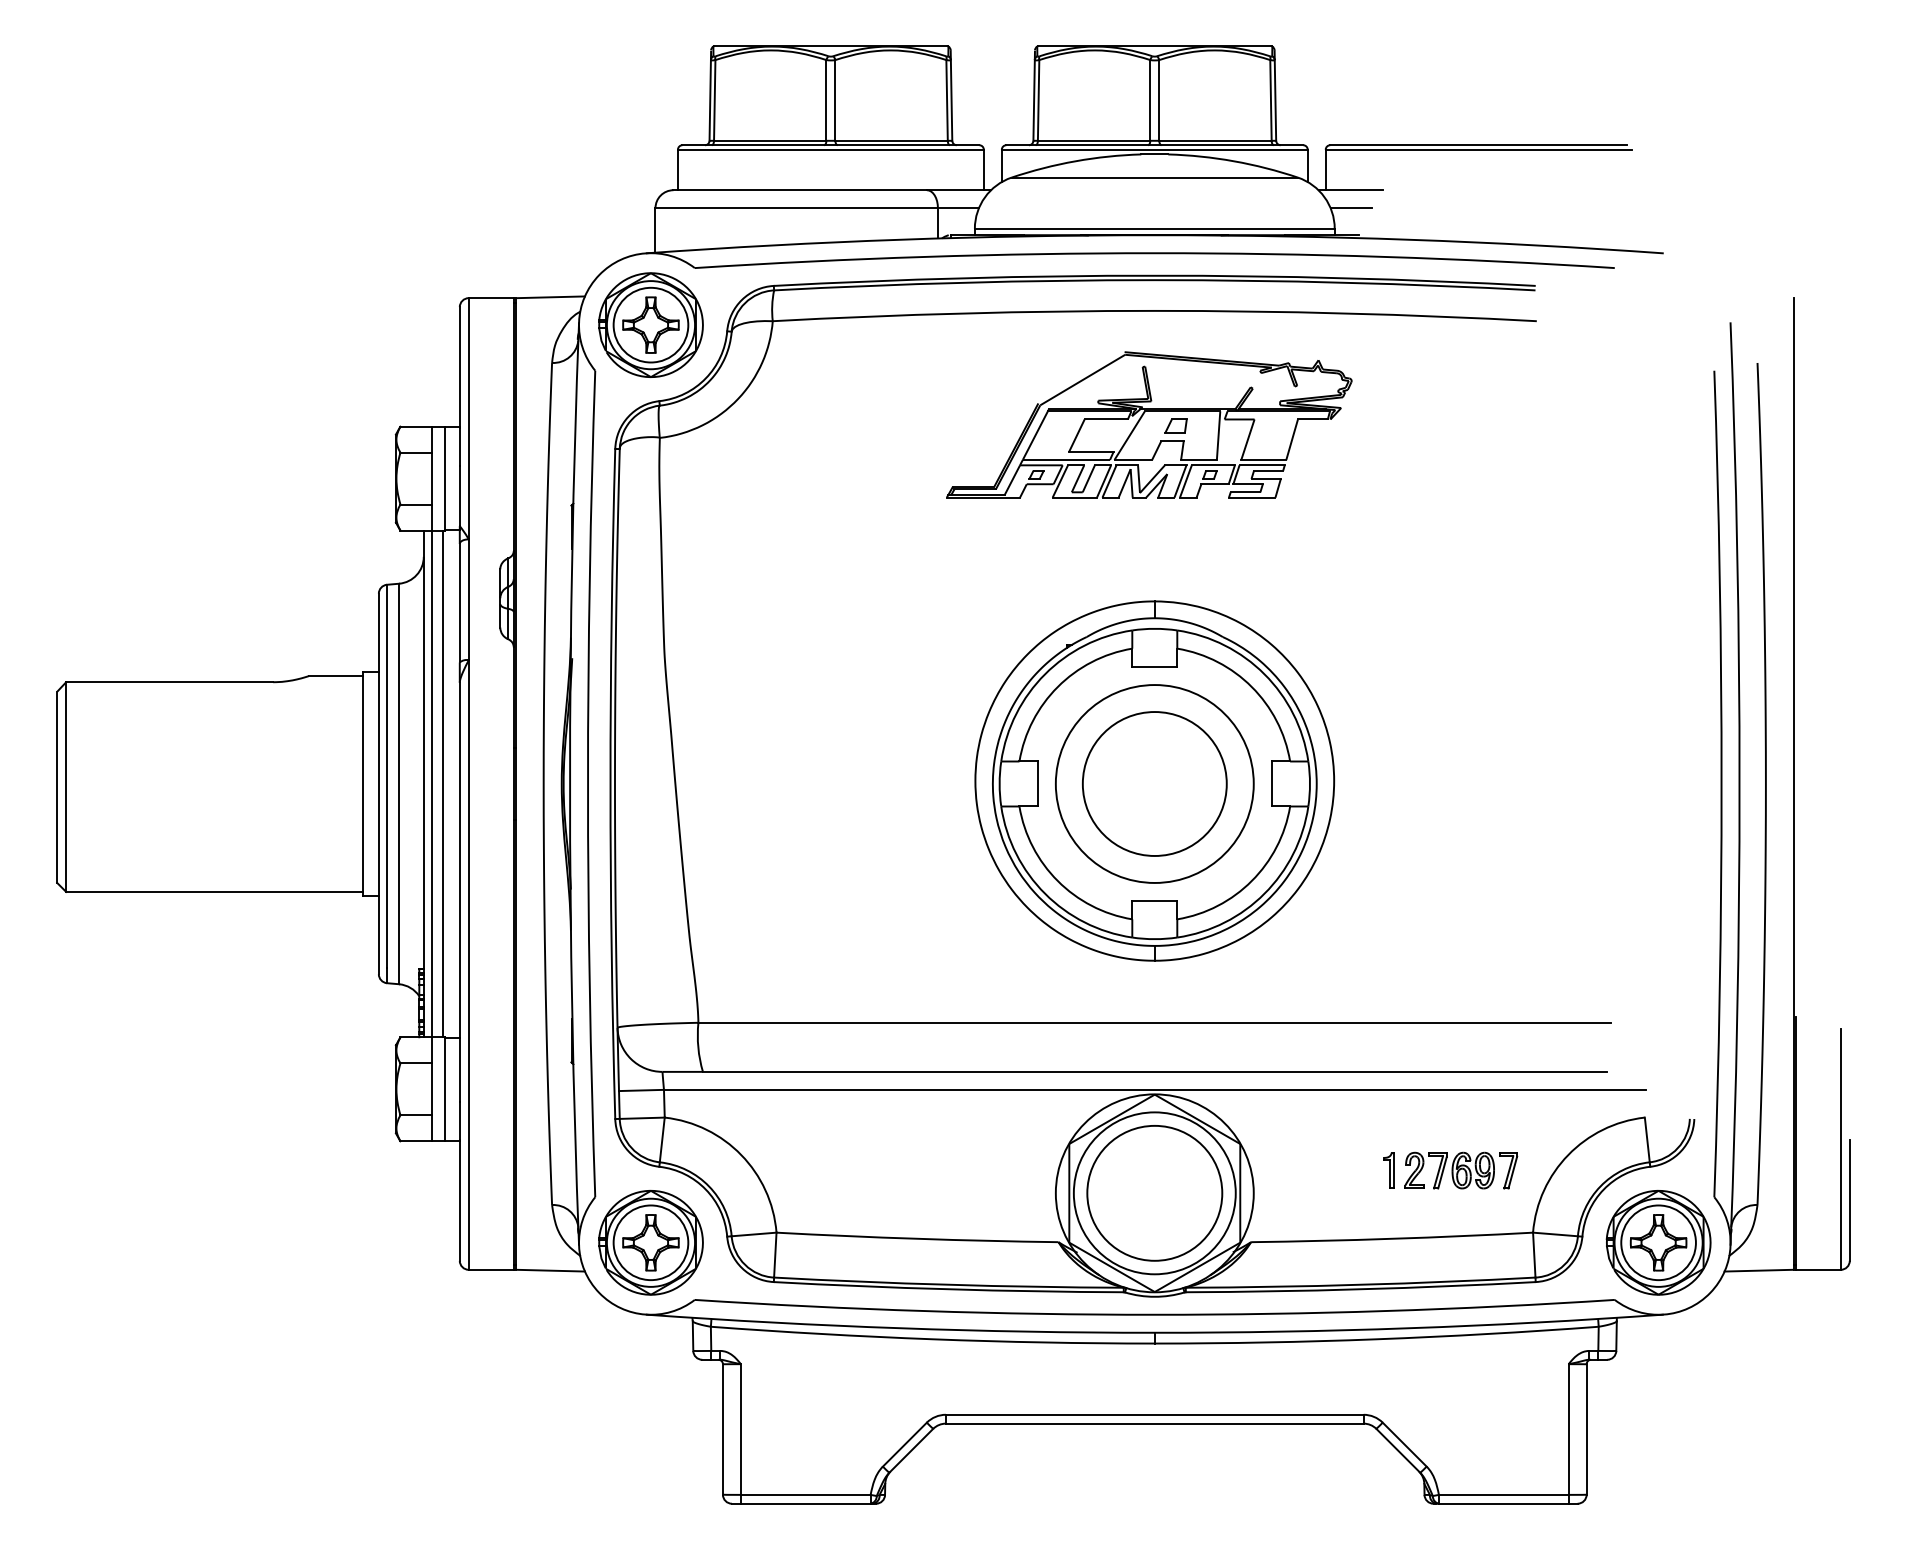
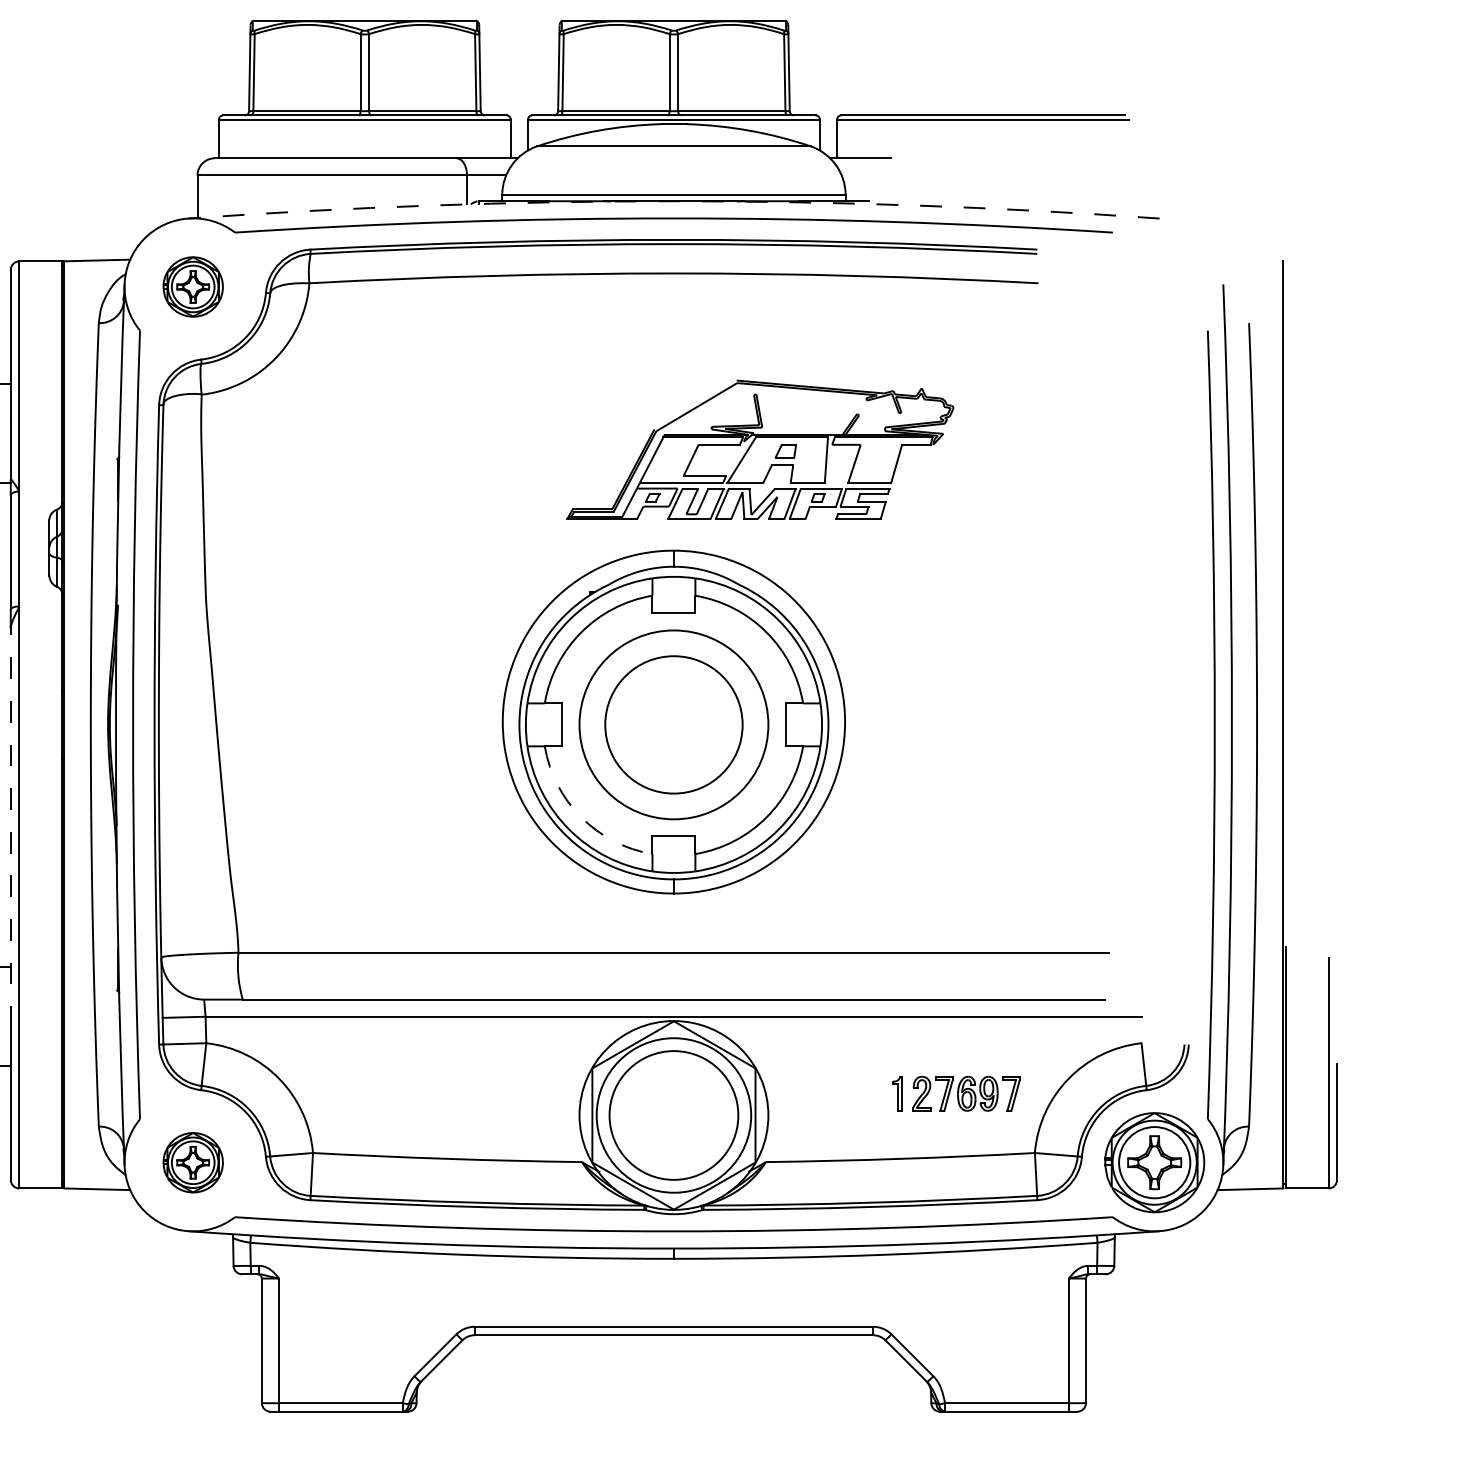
line: (1350, 208) -> (860, 175), removed
arc: (1154, 235) -> (673, 201), solid -> dashed
part: (650, 324) -> (192, 286), size x0.6
part: (1149, 424) -> (760, 449), moved
arc: (1057, 881) -> (581, 817), solid -> dashed
line: (459, 891) -> (10, 827), solid -> dashed
part: (650, 1242) -> (192, 1162), size x0.6

